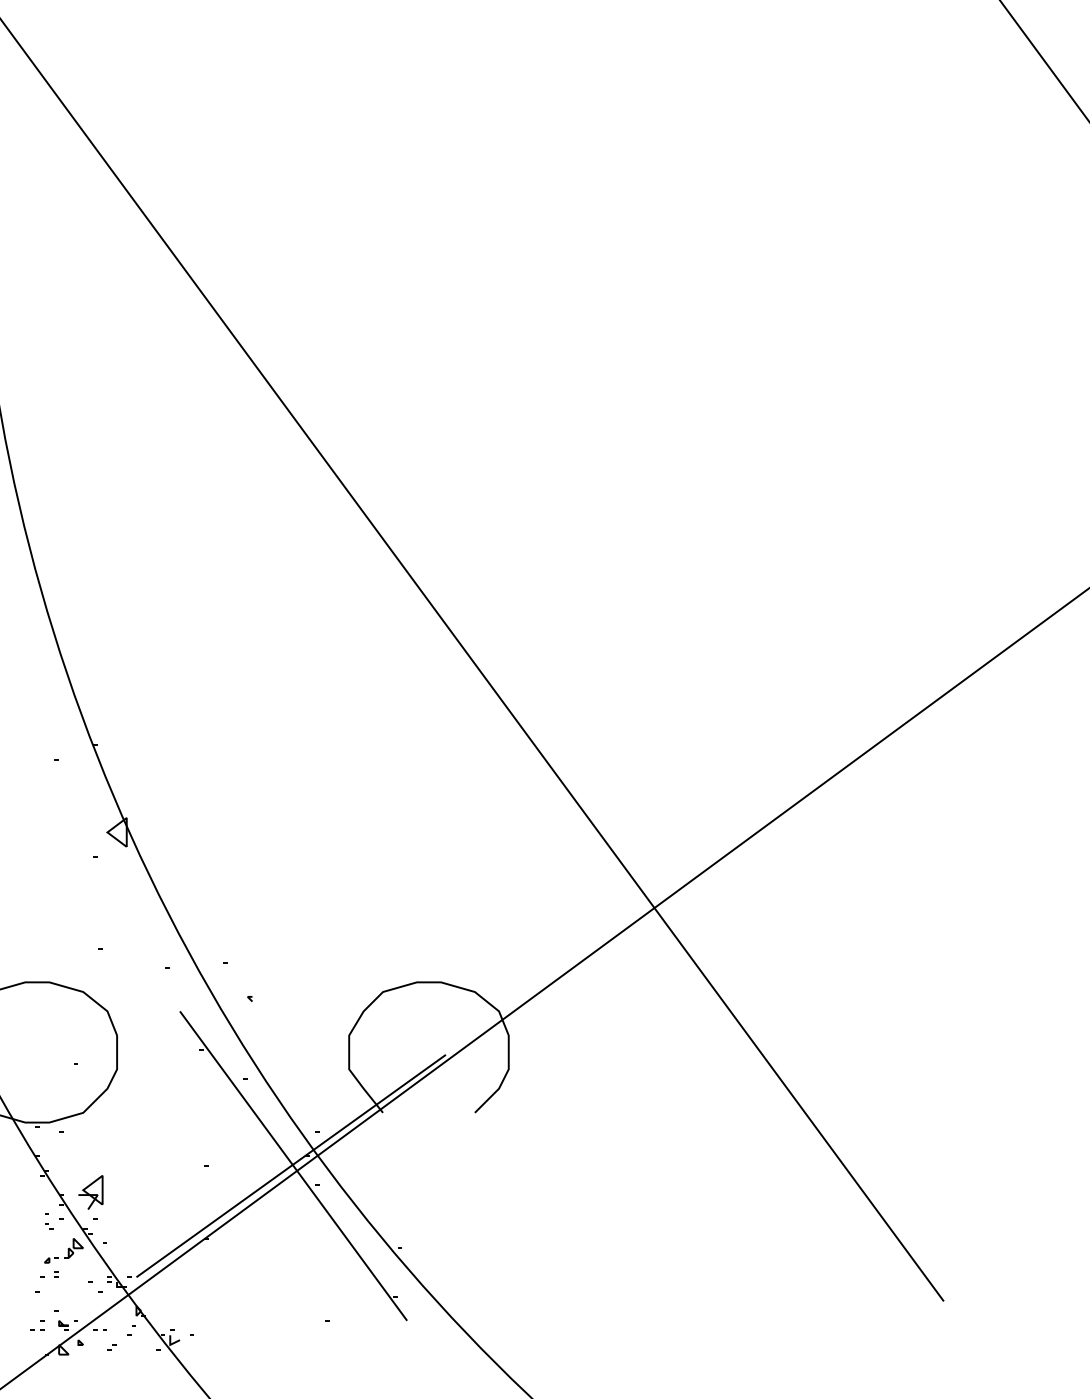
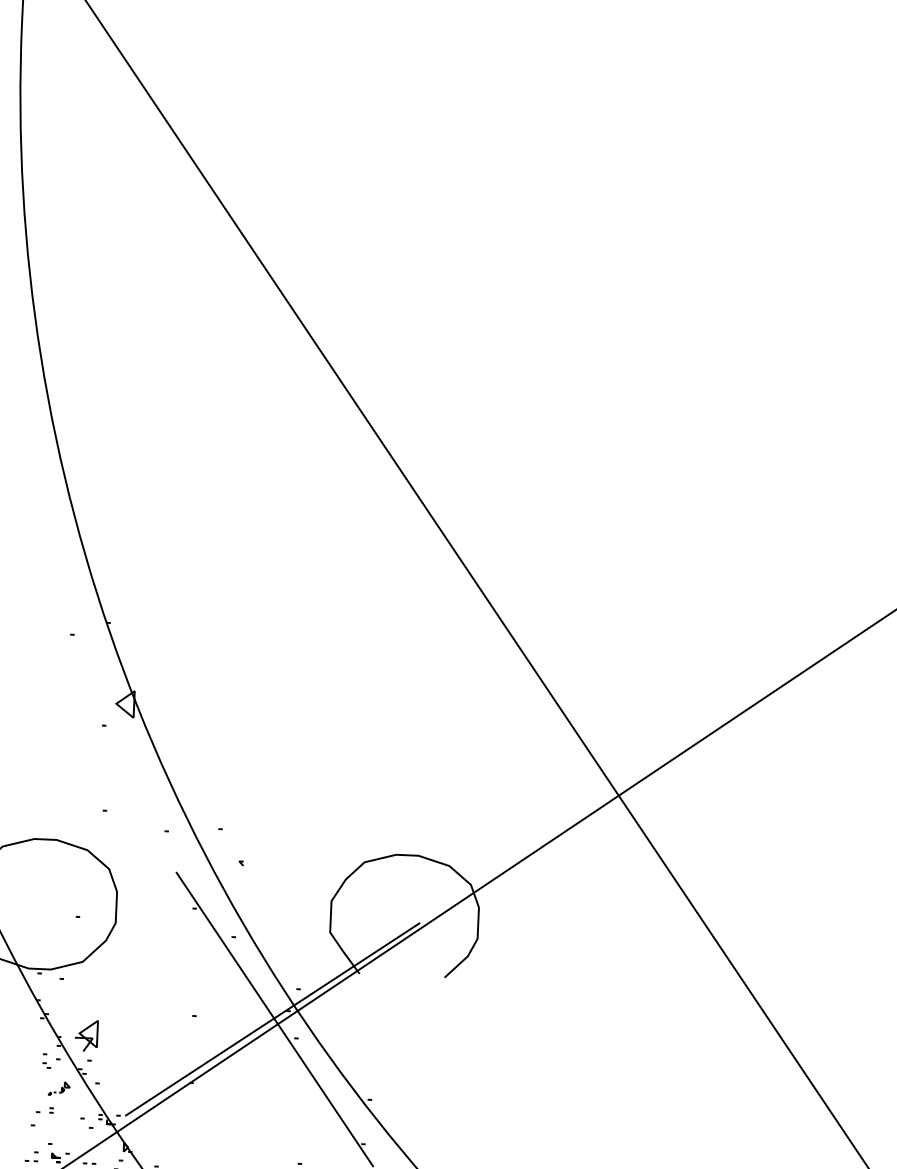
part: (63, 1250) -> (58, 1088), size x0.6

